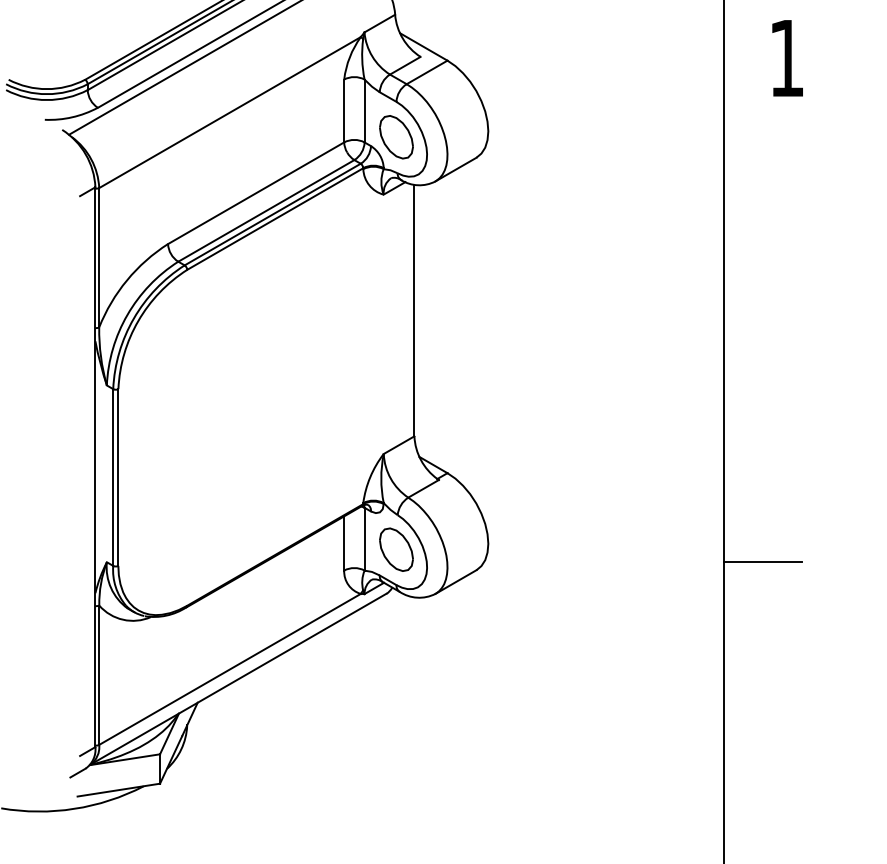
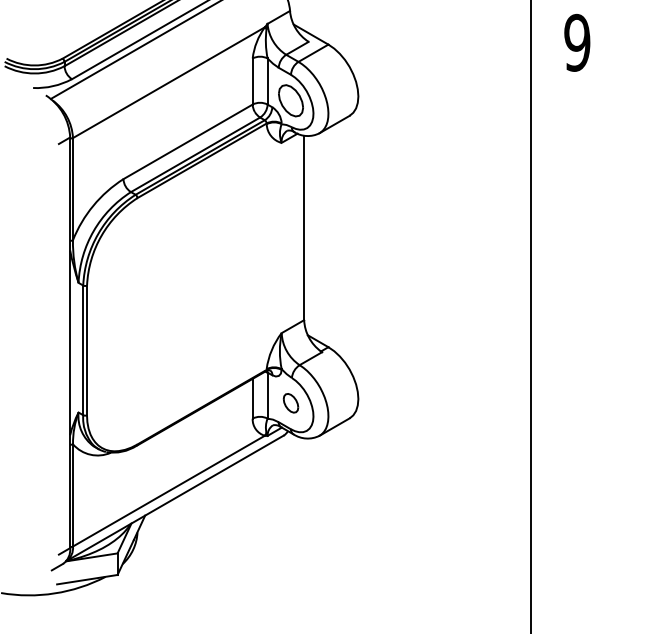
text: (786, 57) -> (577, 42), 1 -> 9
part: (396, 549) -> (291, 403), size x0.6
line: (762, 561) -> (559, 411), removed

